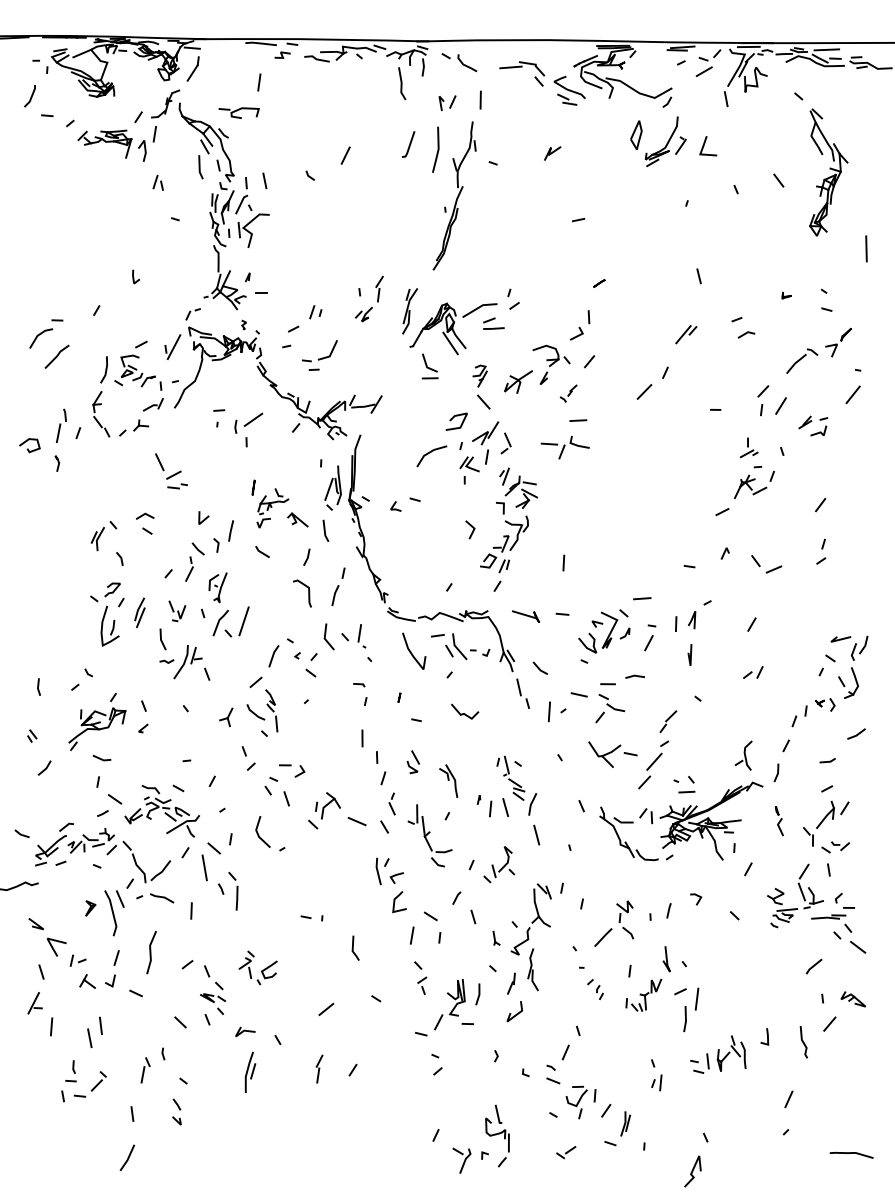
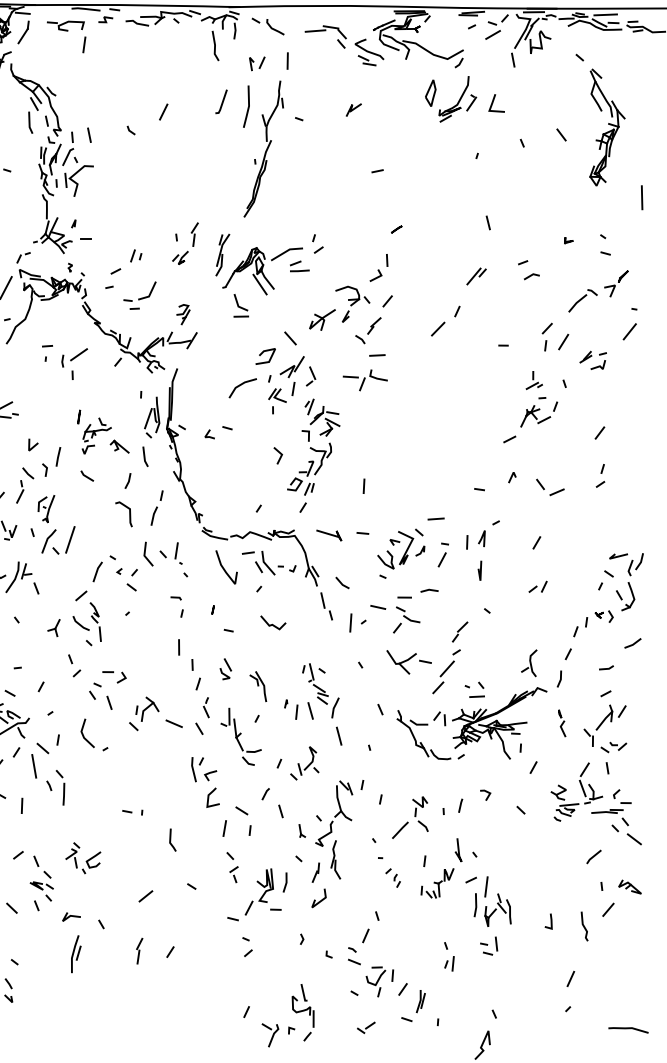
part: (238, 112) -> (65, 25), moved
part: (479, 375) -> (182, 314), moved
part: (568, 393) -> (368, 330), size x1.67
part: (731, 1053) -> (497, 910), moved

